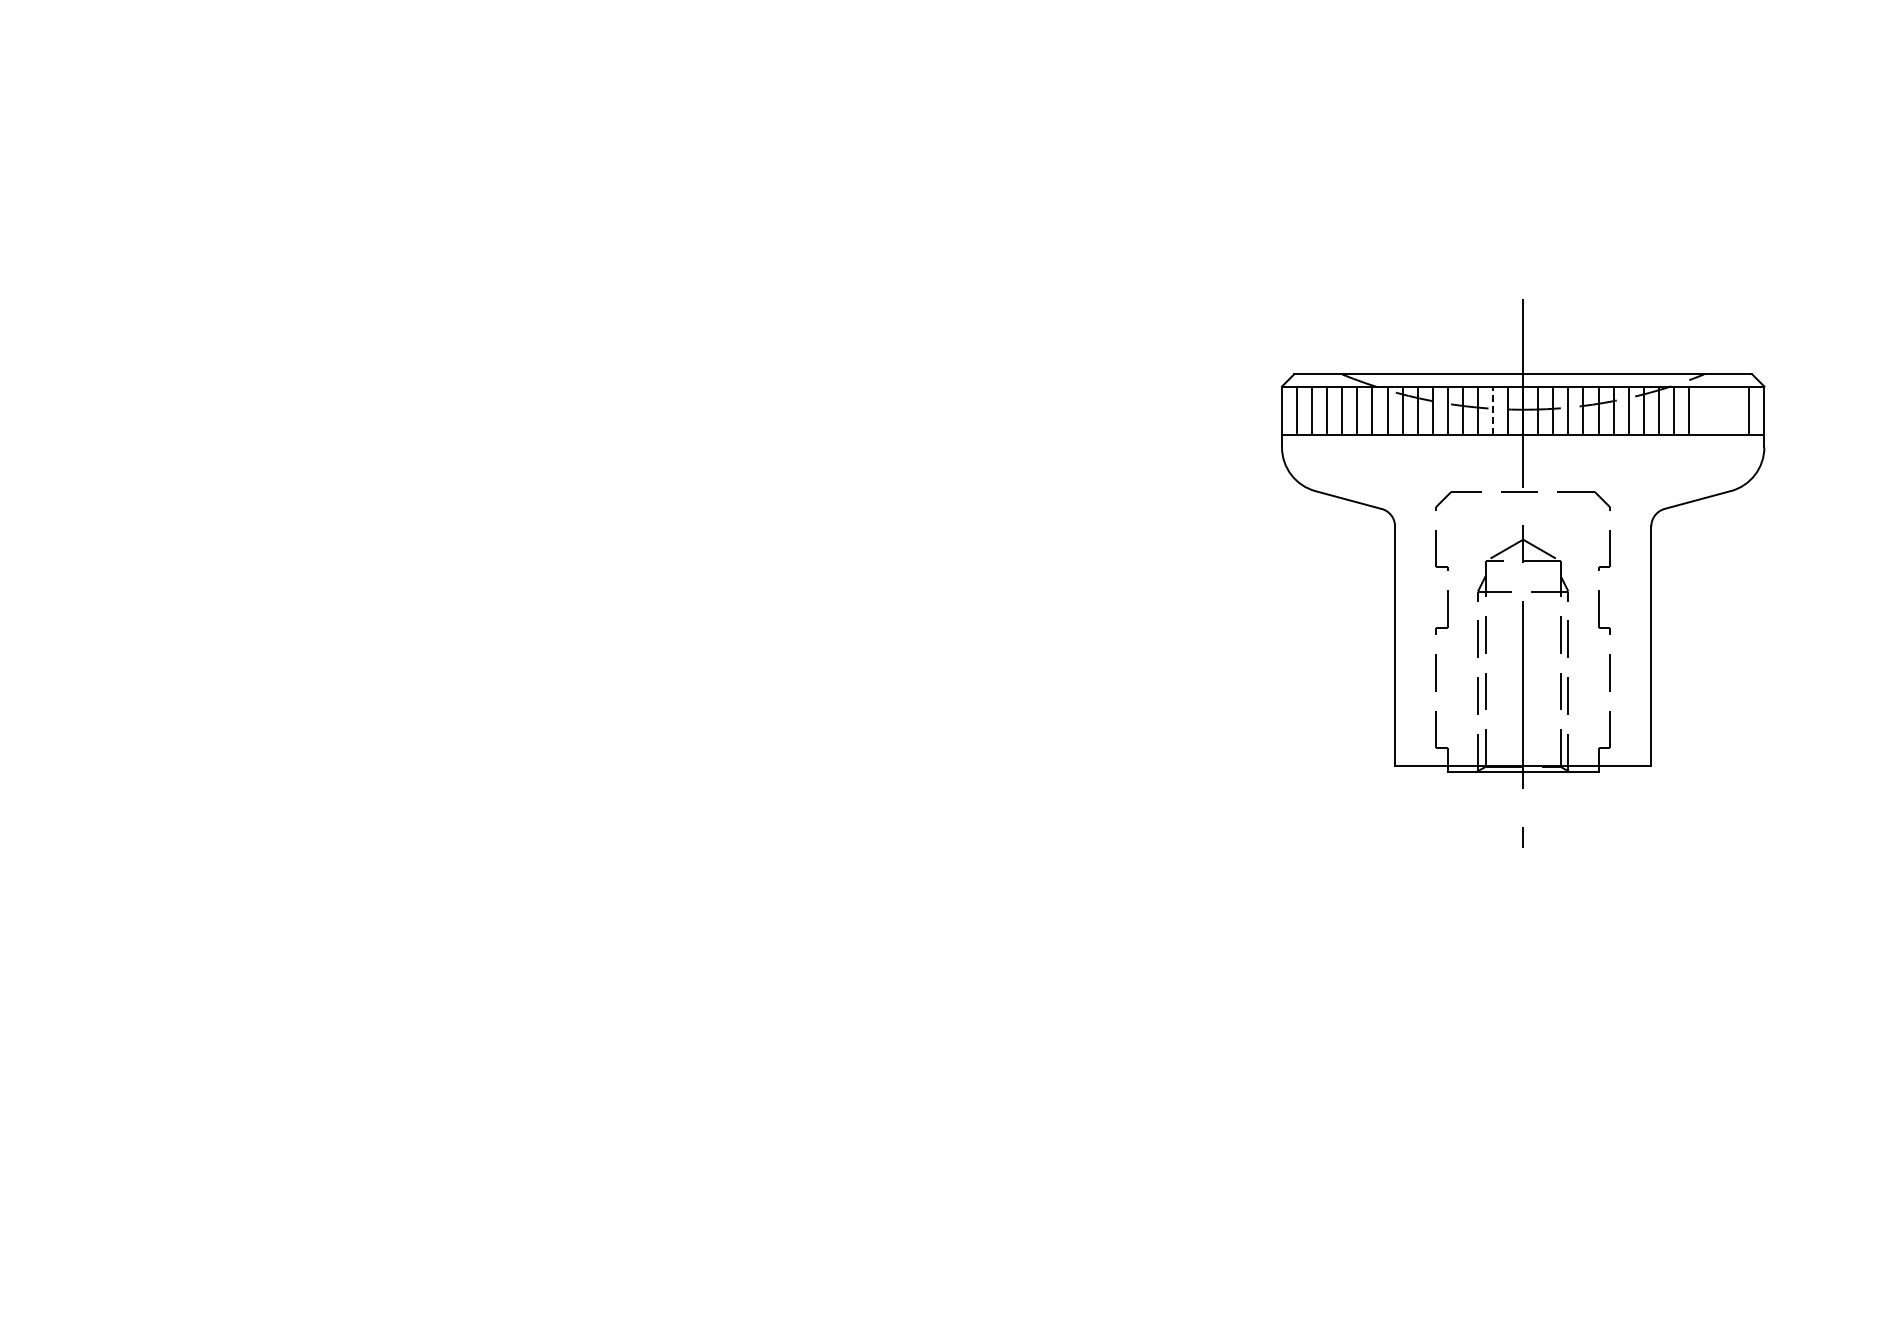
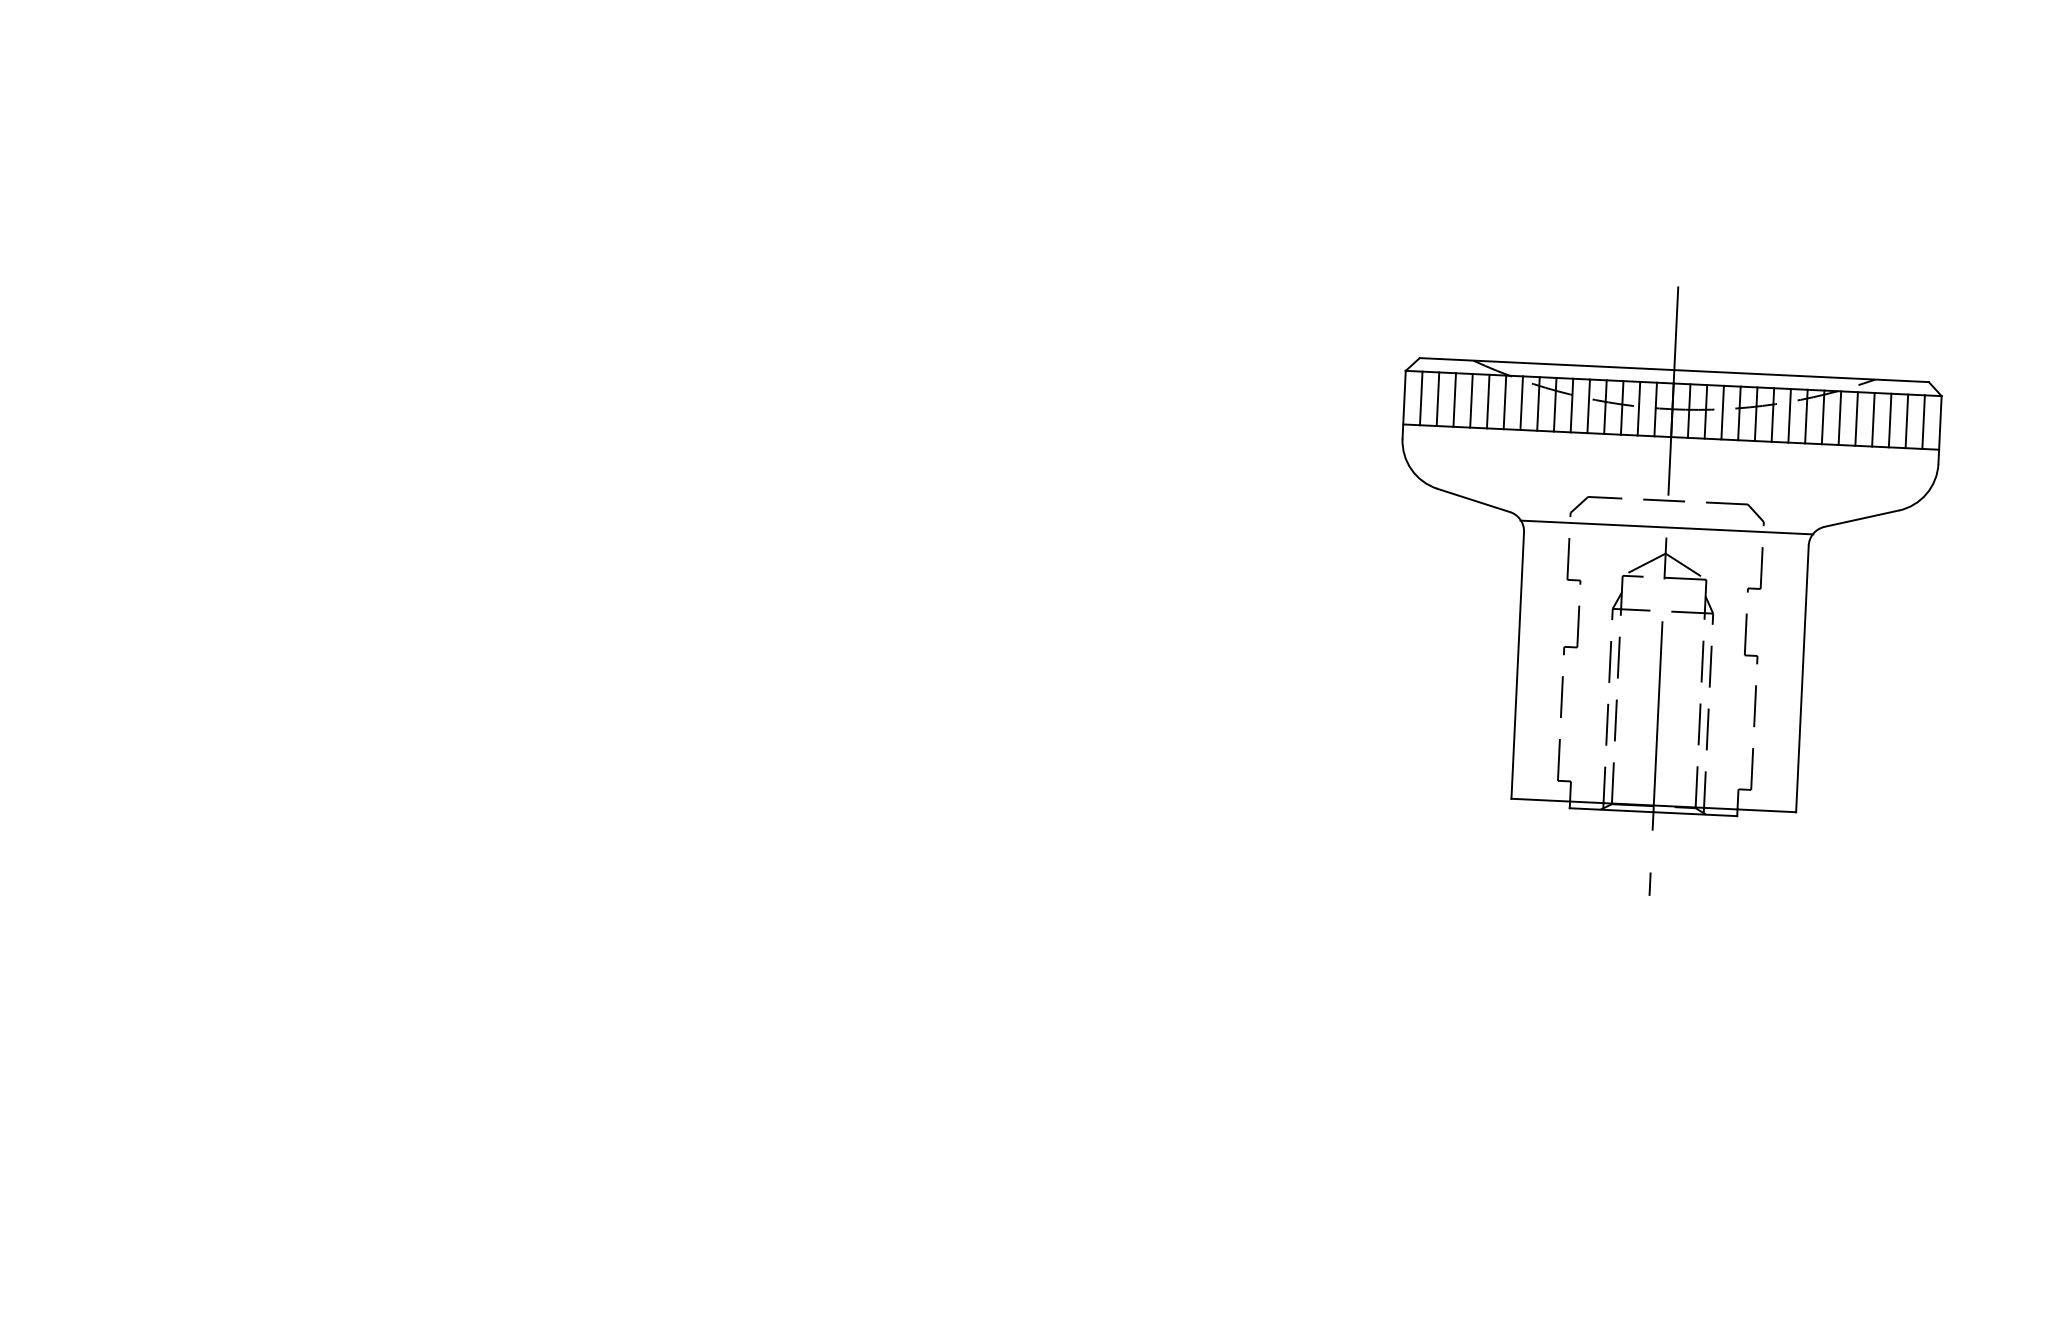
line: (1493, 410) -> (1639, 408), dashed -> solid
line: (1704, 410) -> (1873, 419), added
line: (1719, 410) -> (1890, 420), added
line: (1734, 410) -> (1907, 421), added
line: (1522, 516) -> (1666, 527), added

